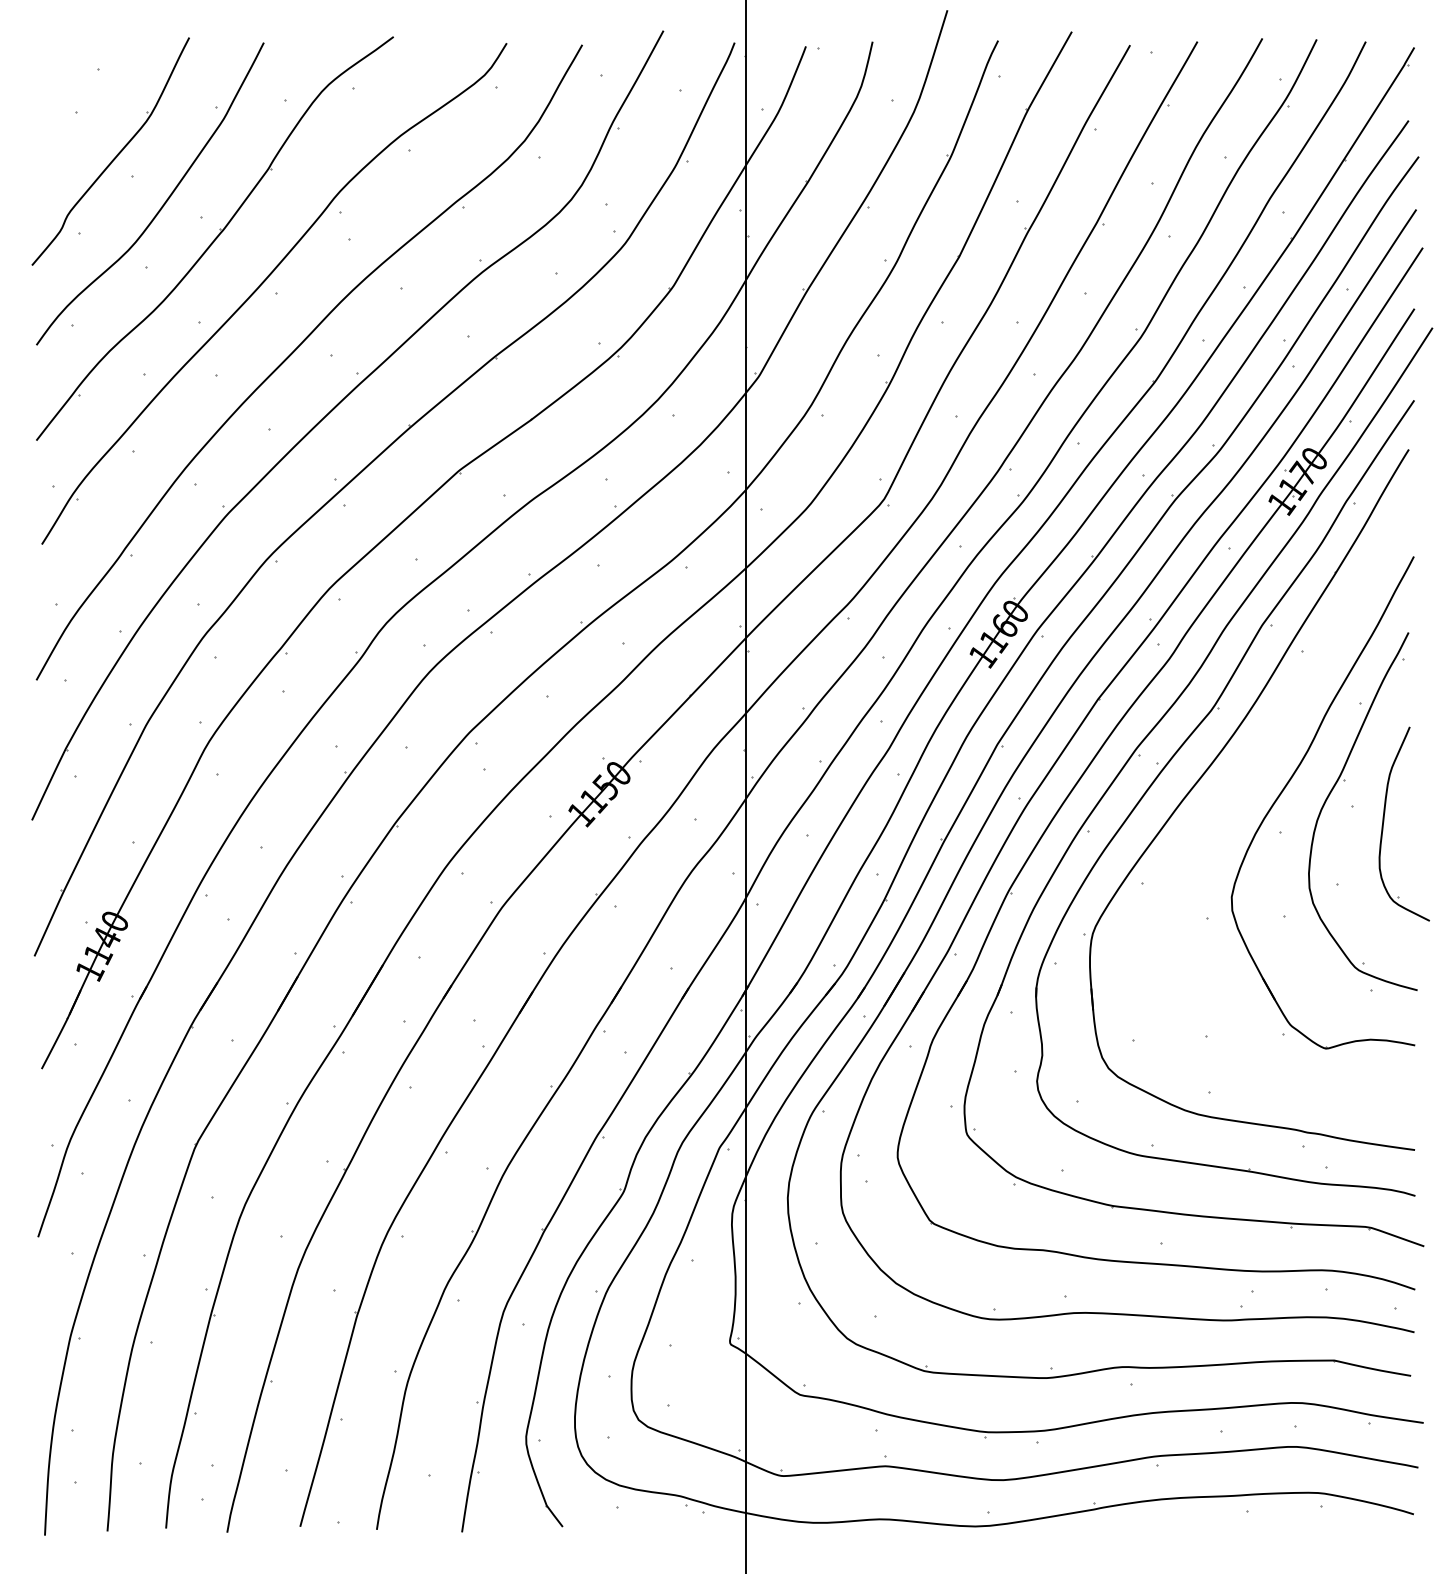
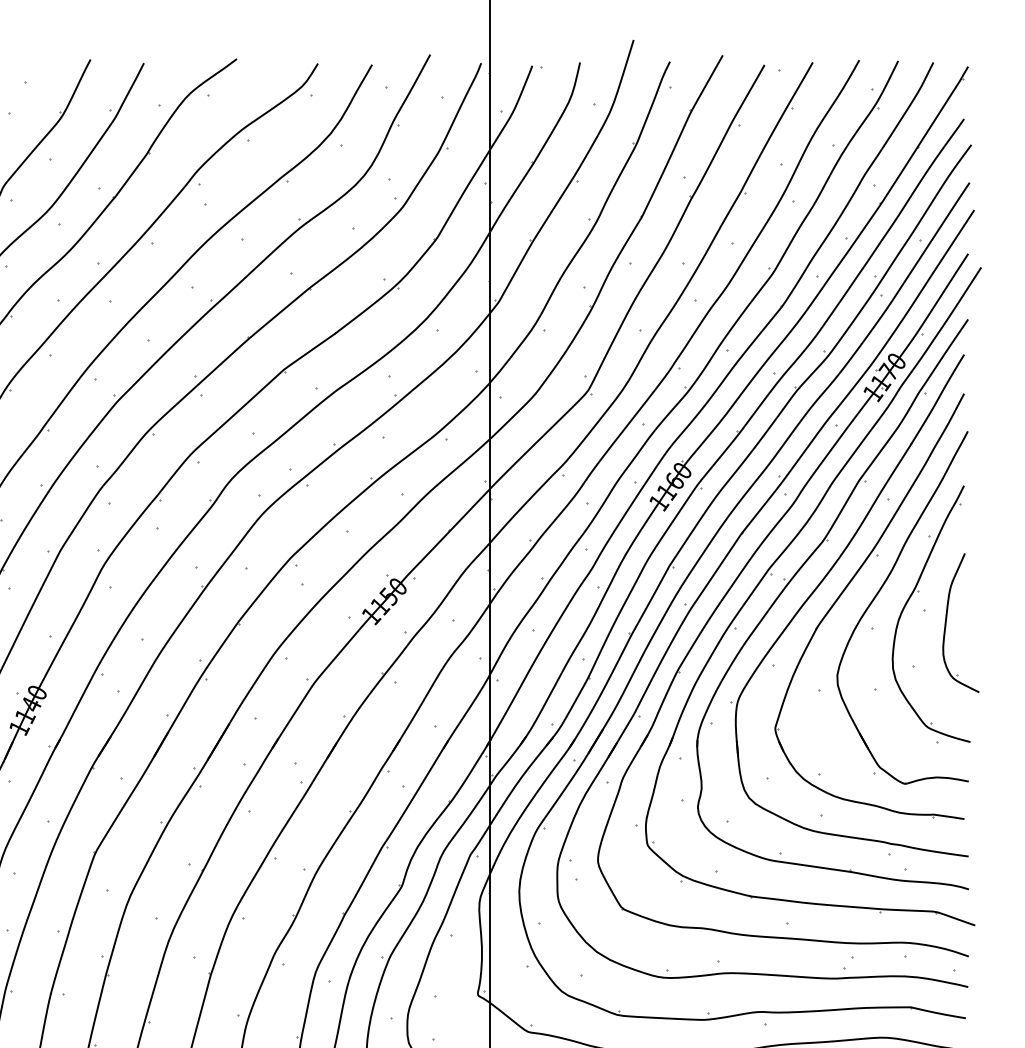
part: (1245, 774) -> (847, 587), added

